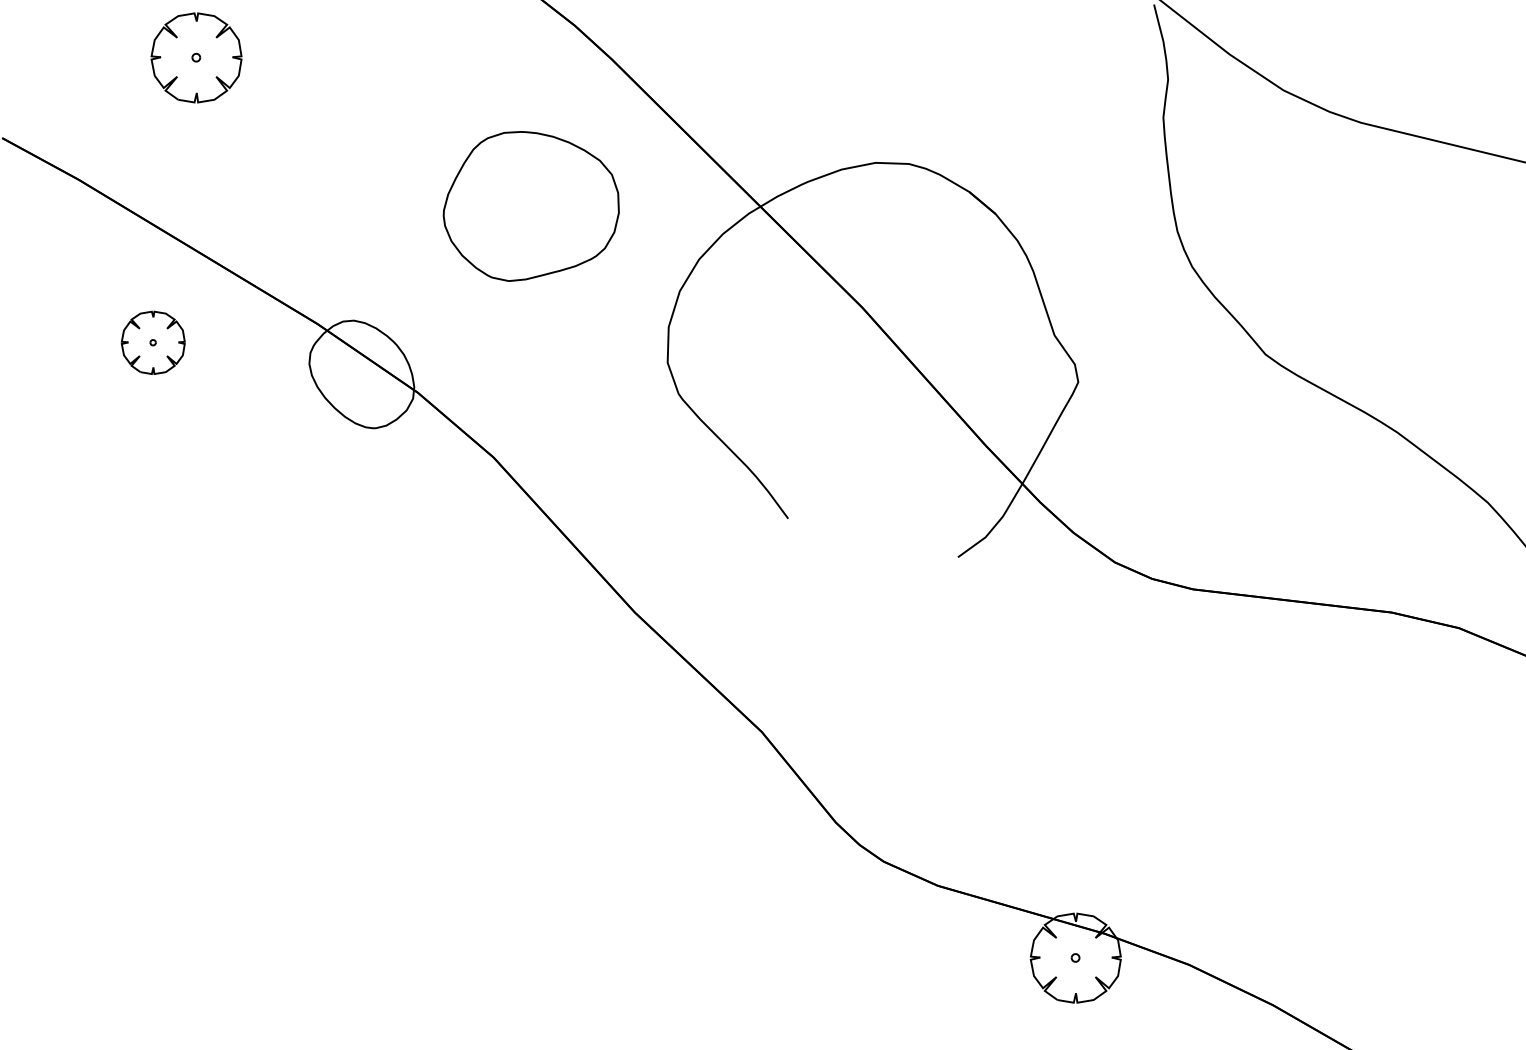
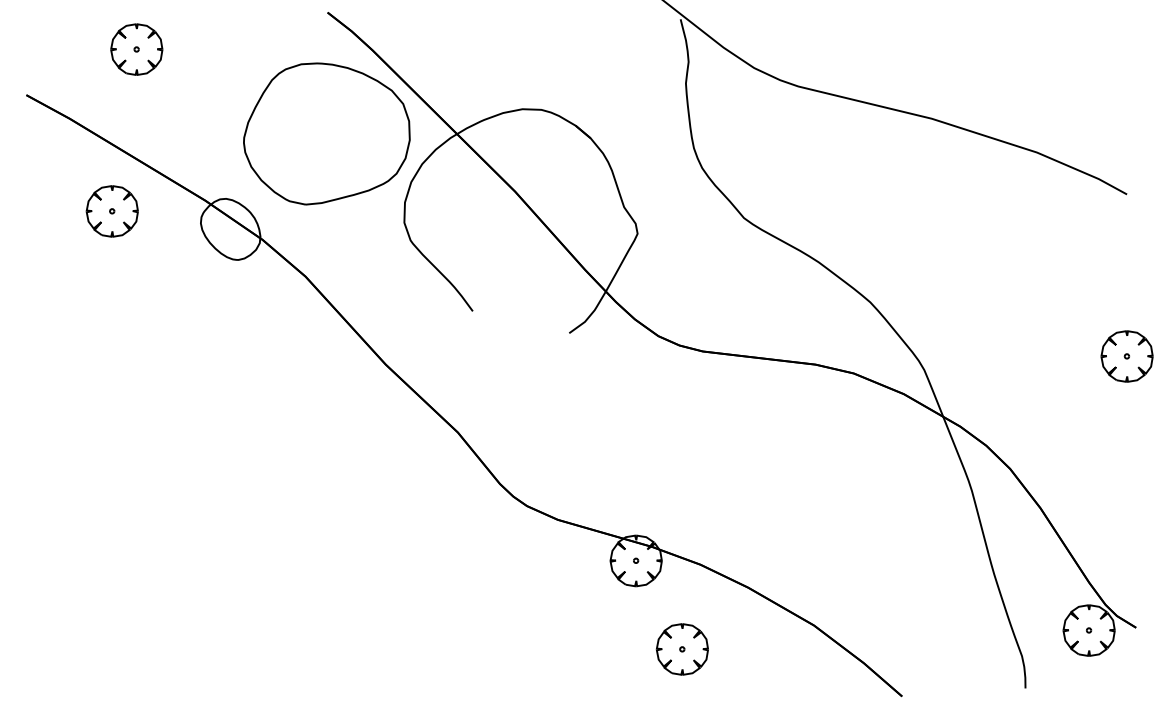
part: (530, 205) -> (326, 133), size x1.67
part: (152, 342) -> (111, 211), size x1.43

